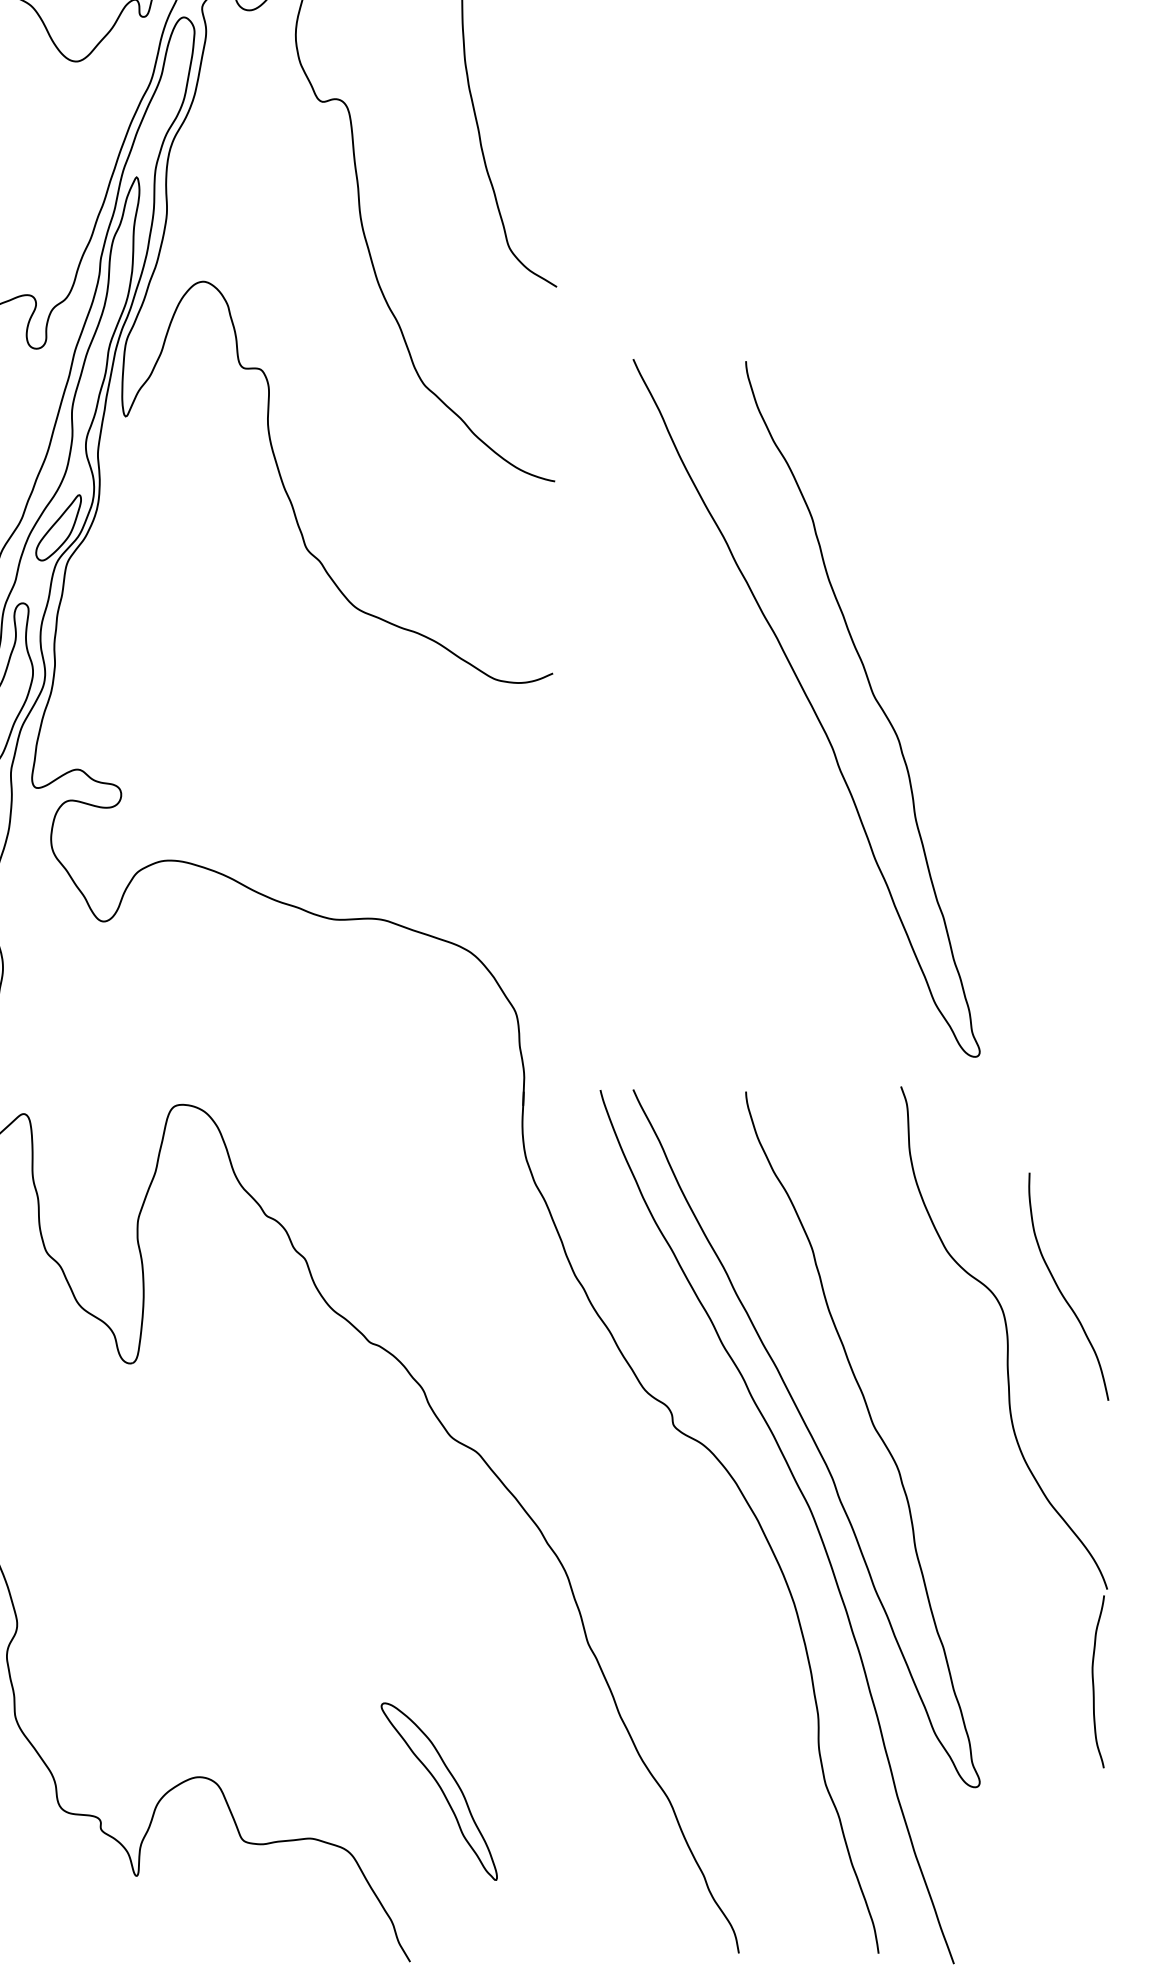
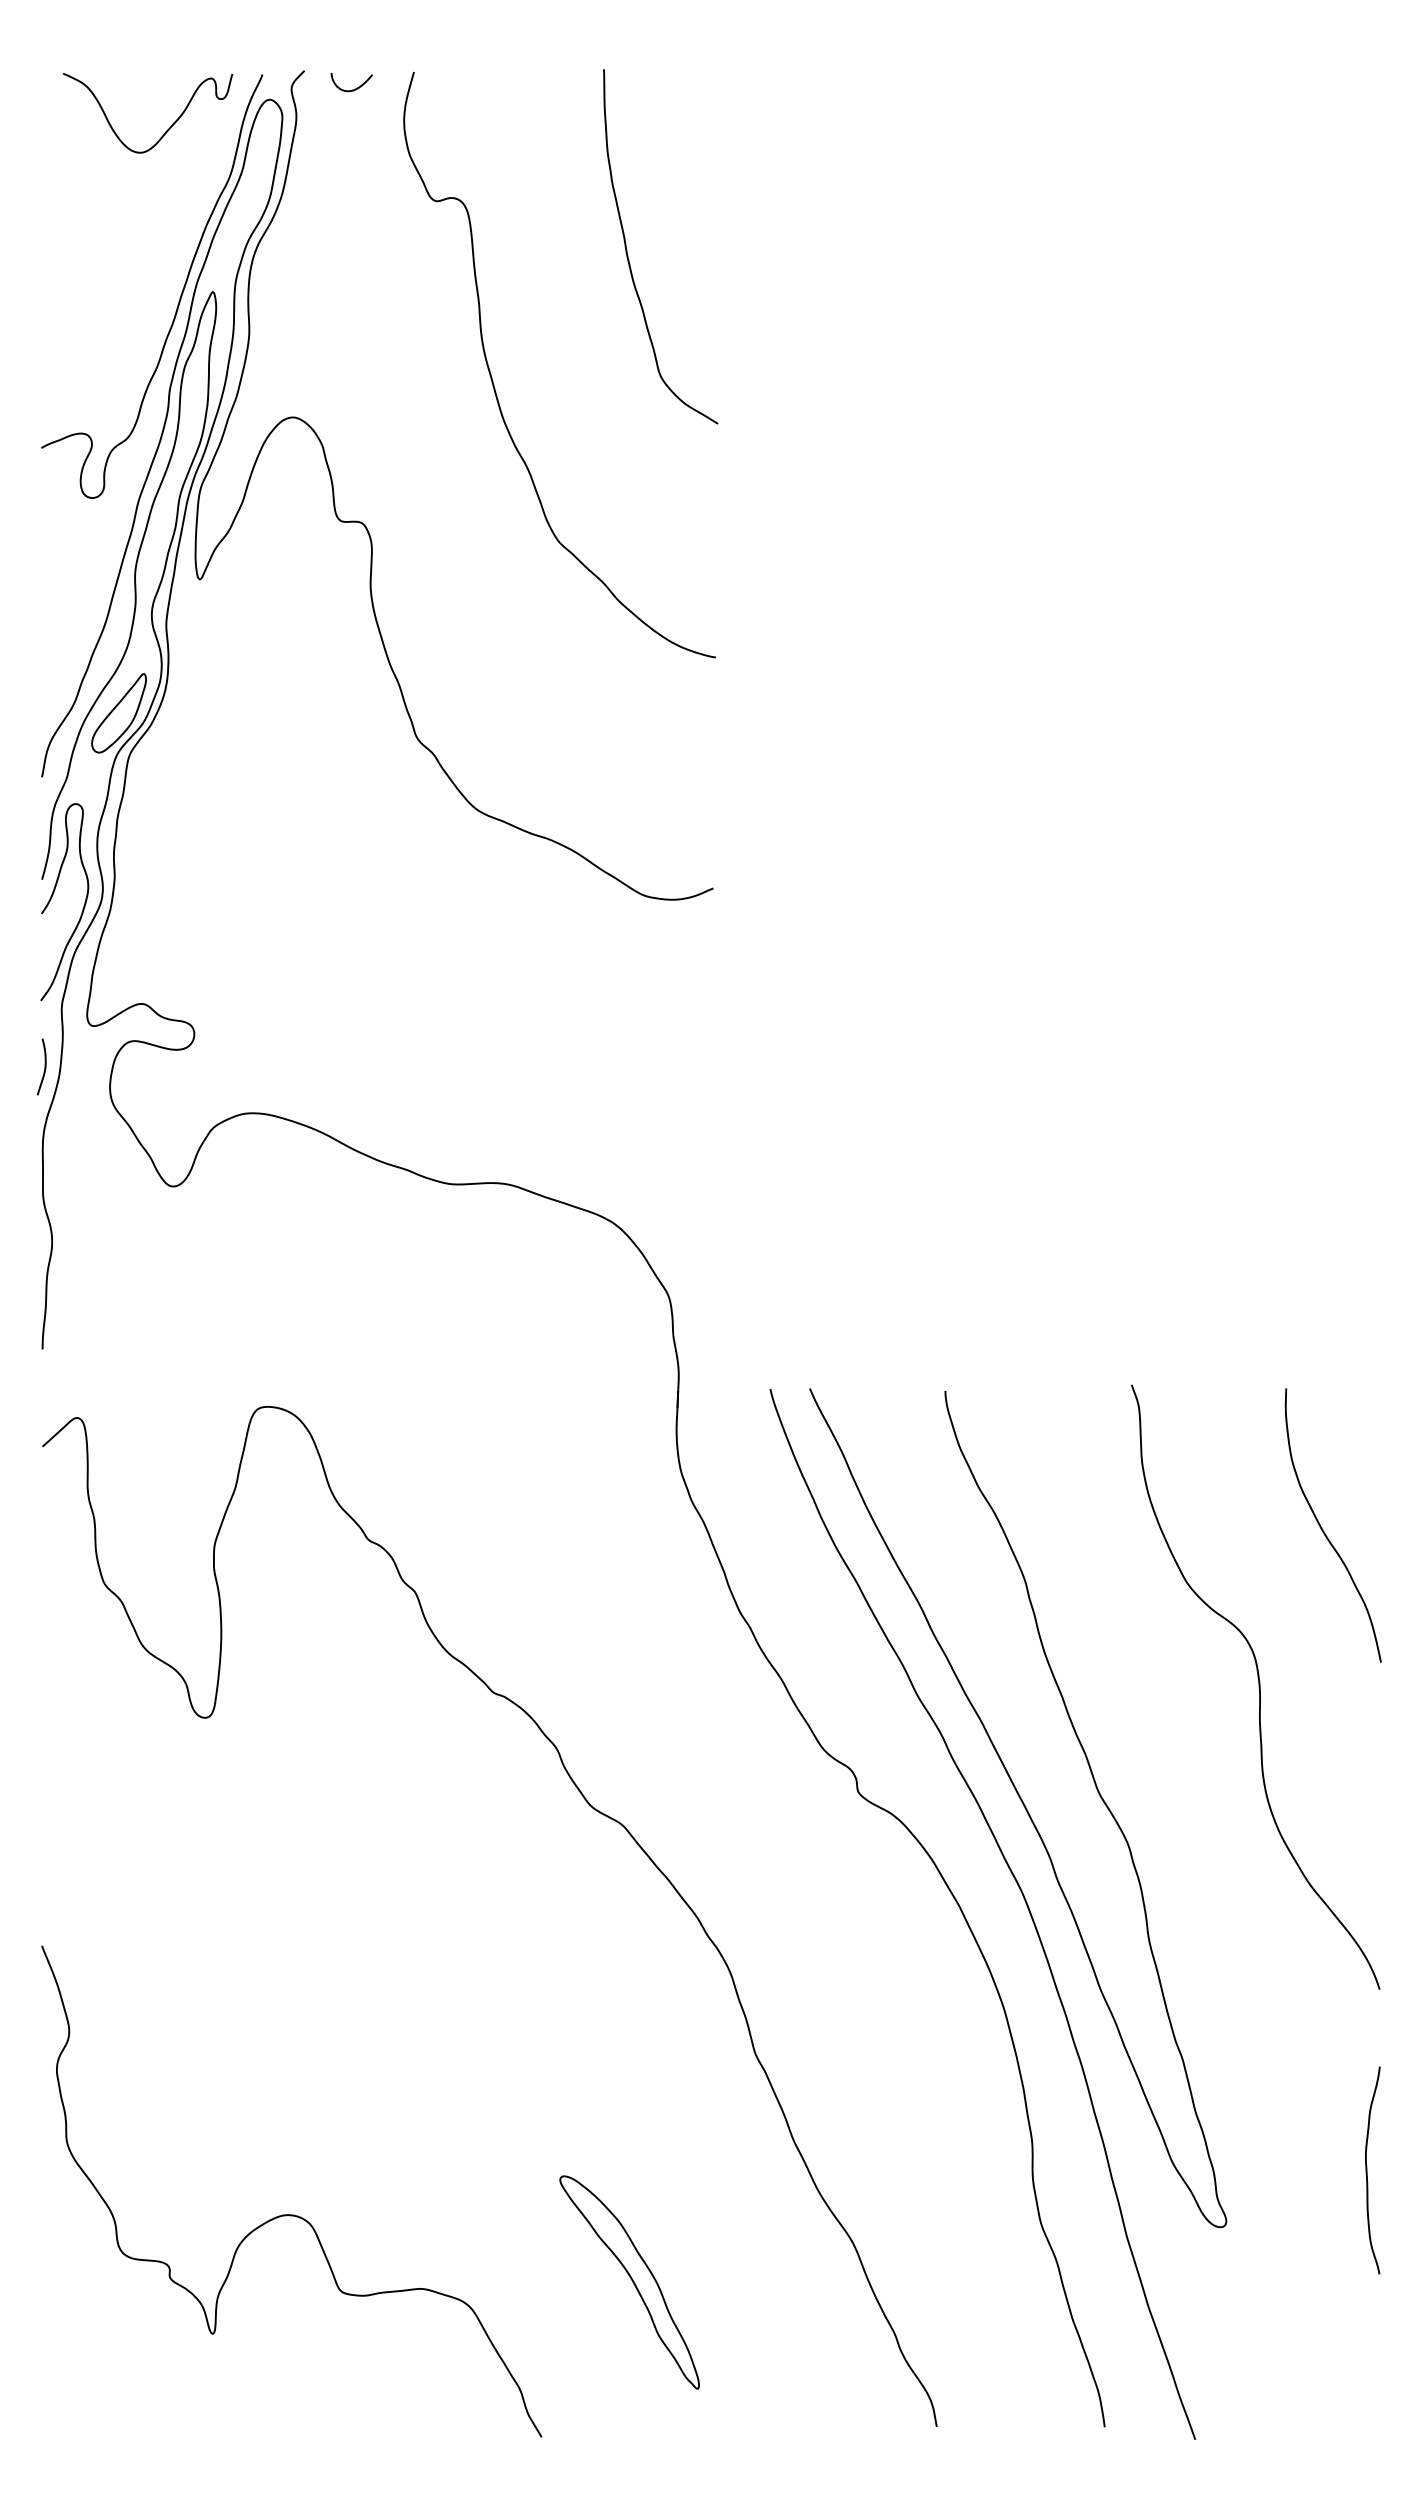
curve: (811, 706) -> (1023, 928), removed
curve: (1060, 1290) -> (1323, 1529), moved
curve: (1093, 1681) -> (1367, 2170), moved
part: (439, 1791) -> (629, 2282), moved

